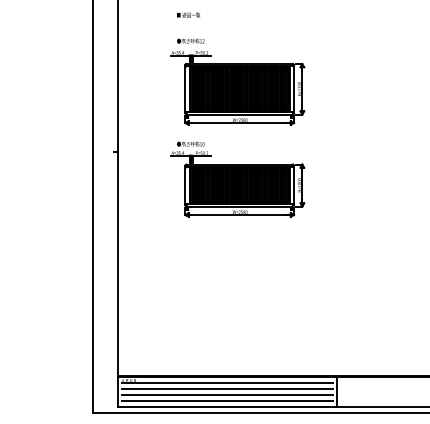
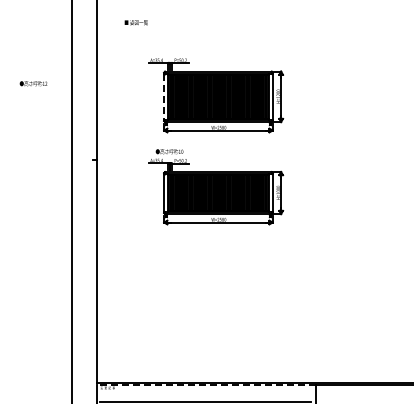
text: (188, 14) -> (136, 22), moved
text: (190, 40) -> (33, 83), moved
line: (185, 89) -> (164, 97), solid -> dashed
line: (226, 377) -> (205, 385), solid -> dashed
line: (226, 383) -> (205, 391), removed
line: (226, 389) -> (205, 397), removed

